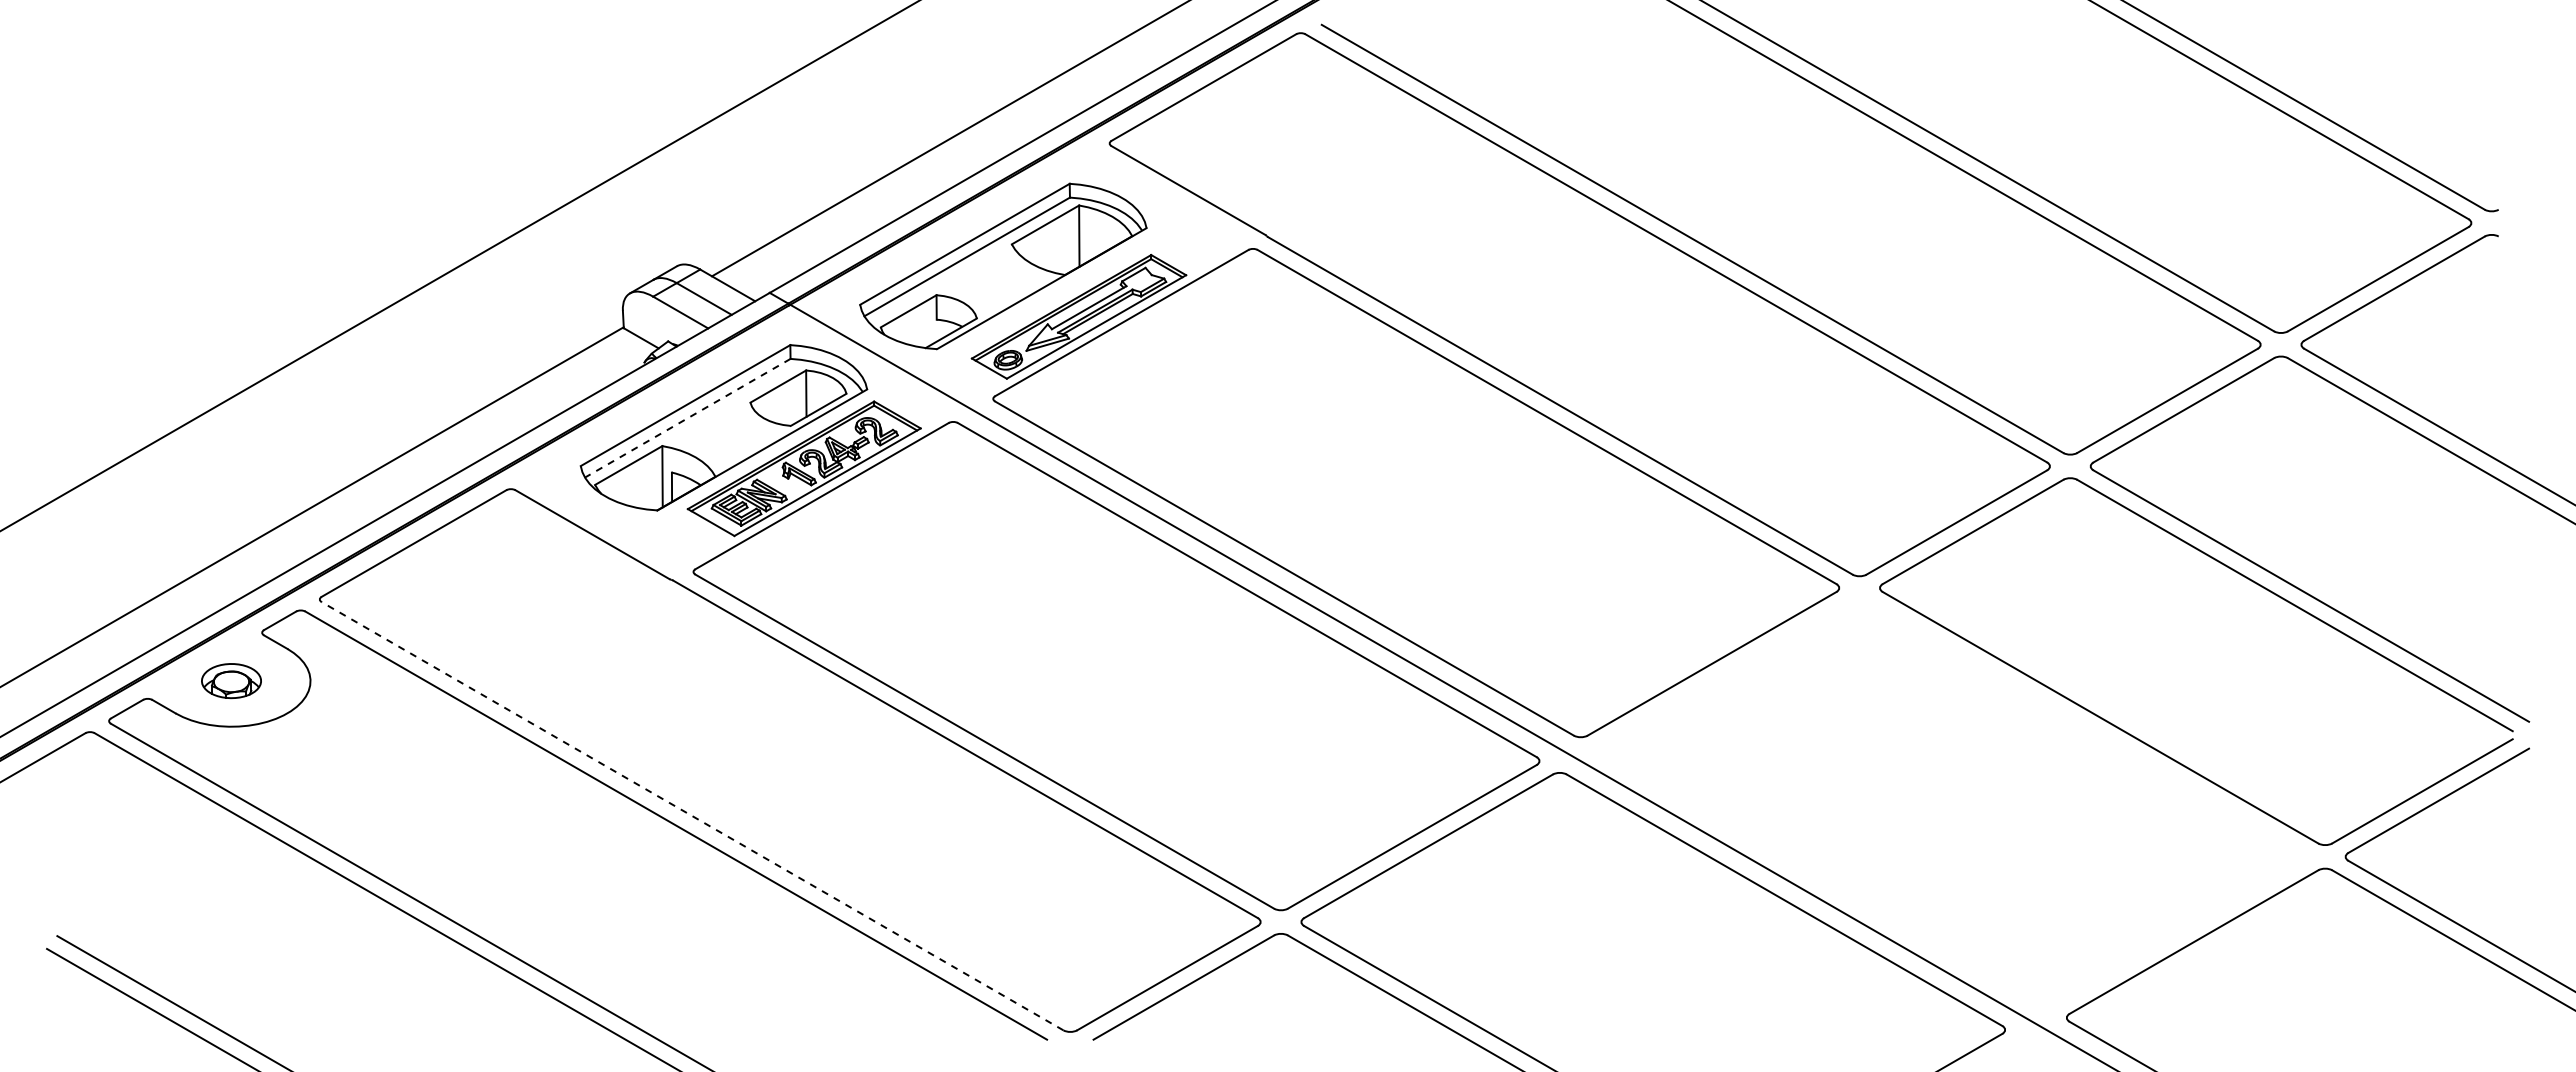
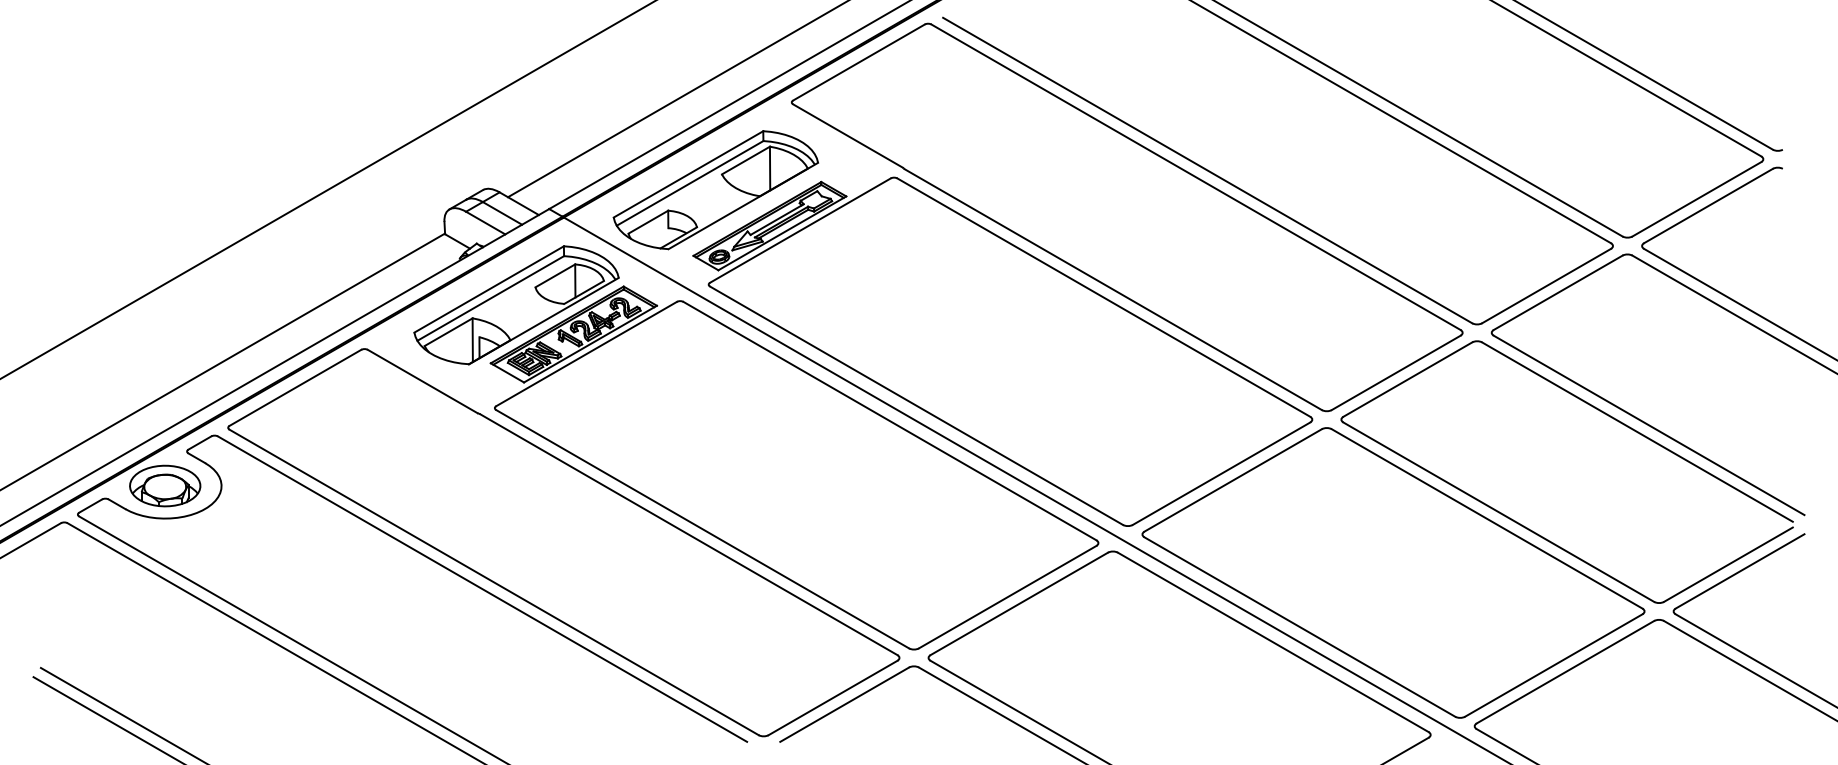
line: (687, 418) -> (490, 298), dashed -> solid
part: (231, 680) -> (165, 485), size x1.67
part: (1952, 802) -> (1393, 572), added
line: (692, 815) -> (494, 581), dashed -> solid

